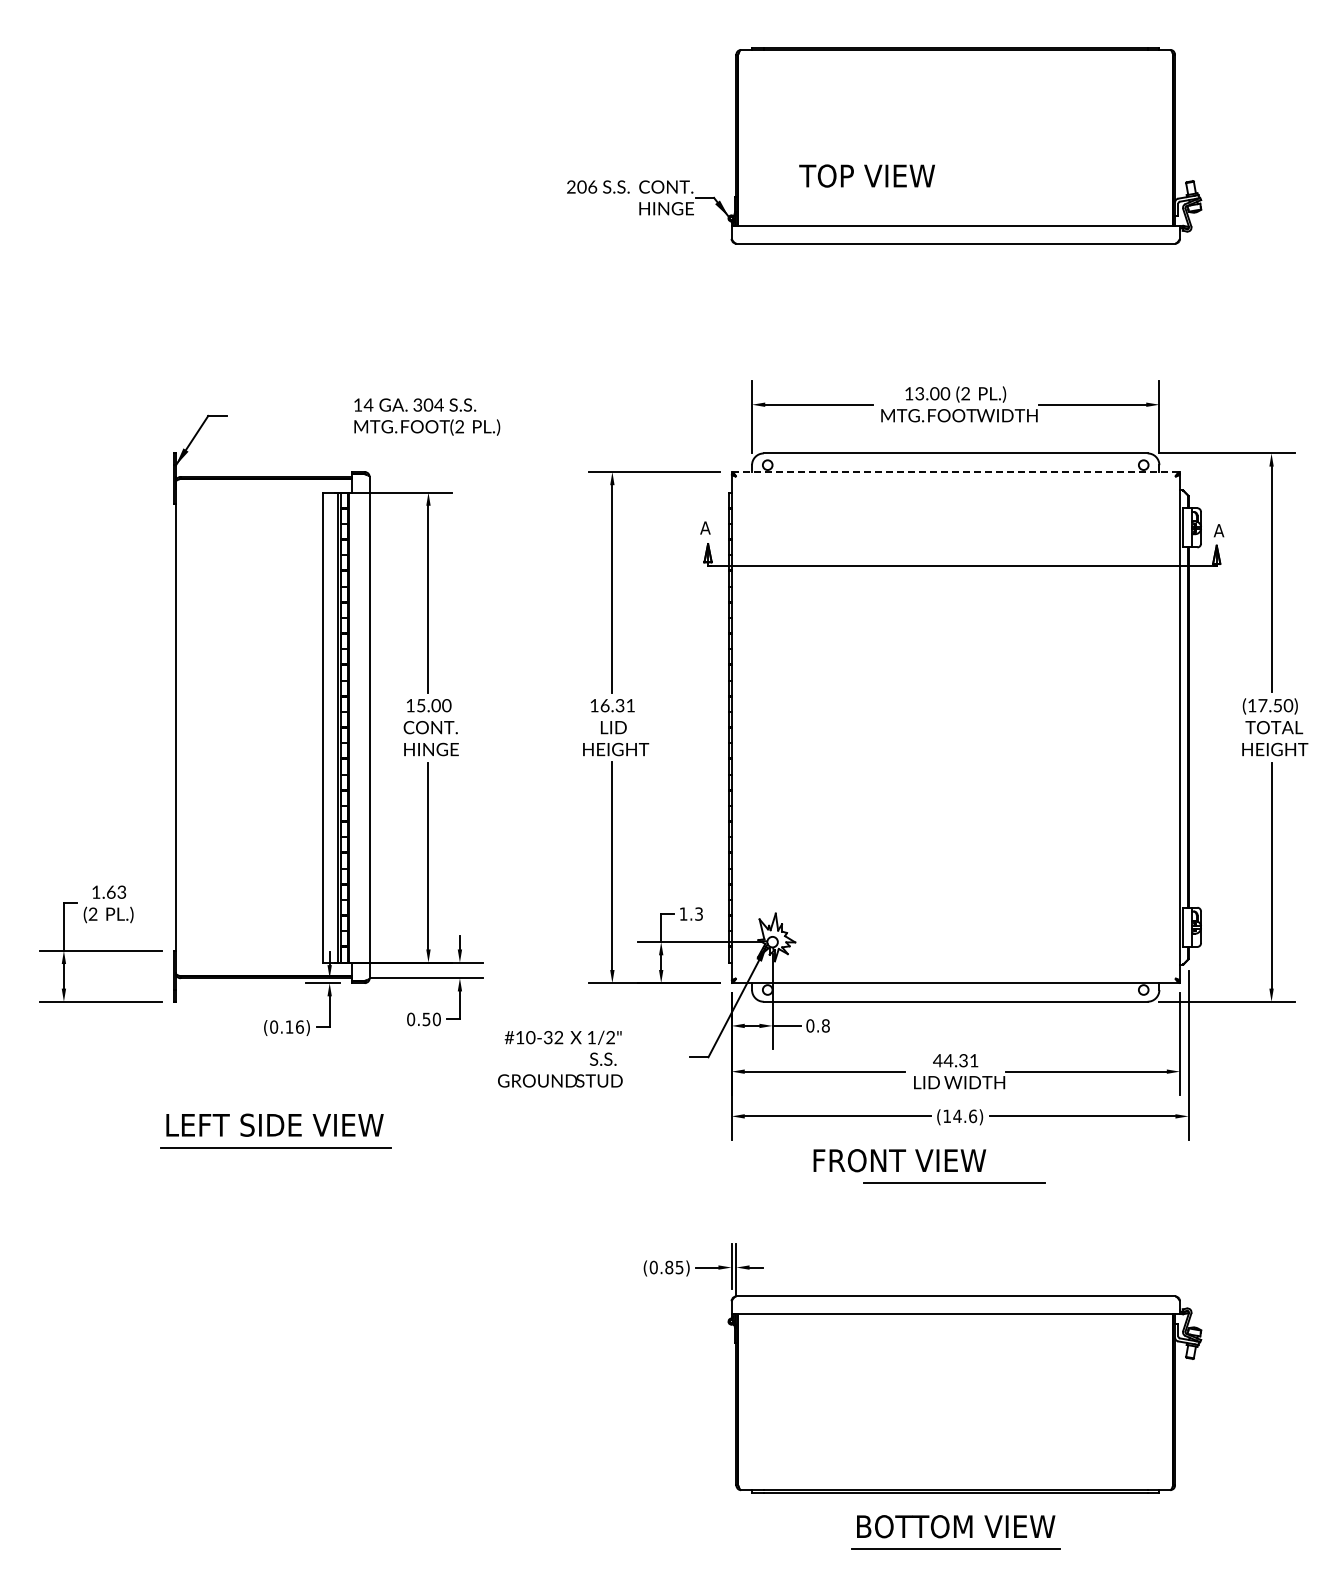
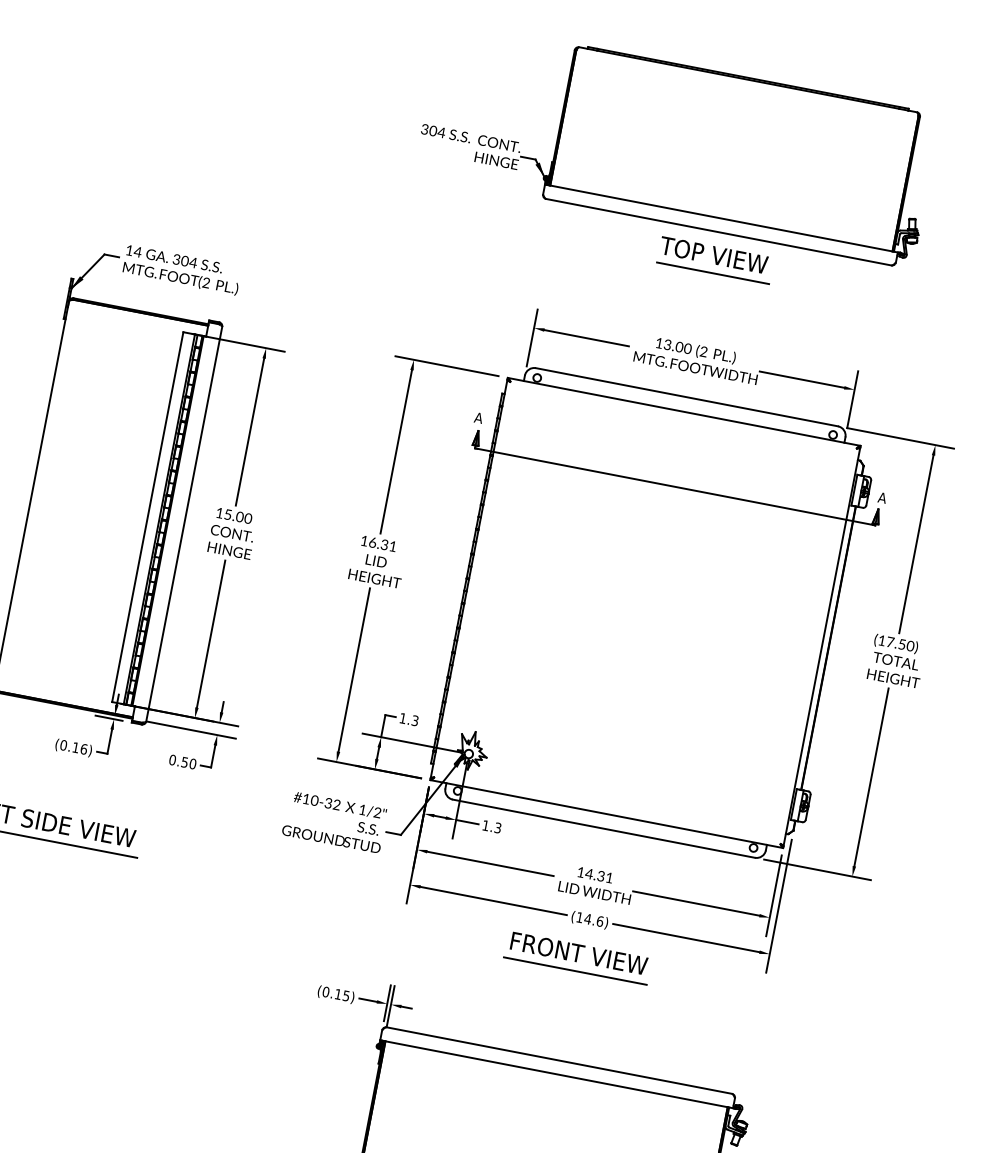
text: (866, 175) -> (713, 254), moved
text: (582, 186) -> (433, 130), 206 -> 304
line: (958, 295) -> (713, 273), added
text: (427, 416) -> (182, 269), moved
line: (956, 472) -> (684, 412), dashed -> solid
text: (817, 1025) -> (491, 826), 0.8 -> 1.3
text: (560, 1058) -> (334, 821), moved
text: (937, 1060) -> (580, 872), 44.31 -> 14.31
text: (899, 1160) -> (578, 953), moved
text: (669, 1267) -> (338, 994), (0.85) -> (0.15)

